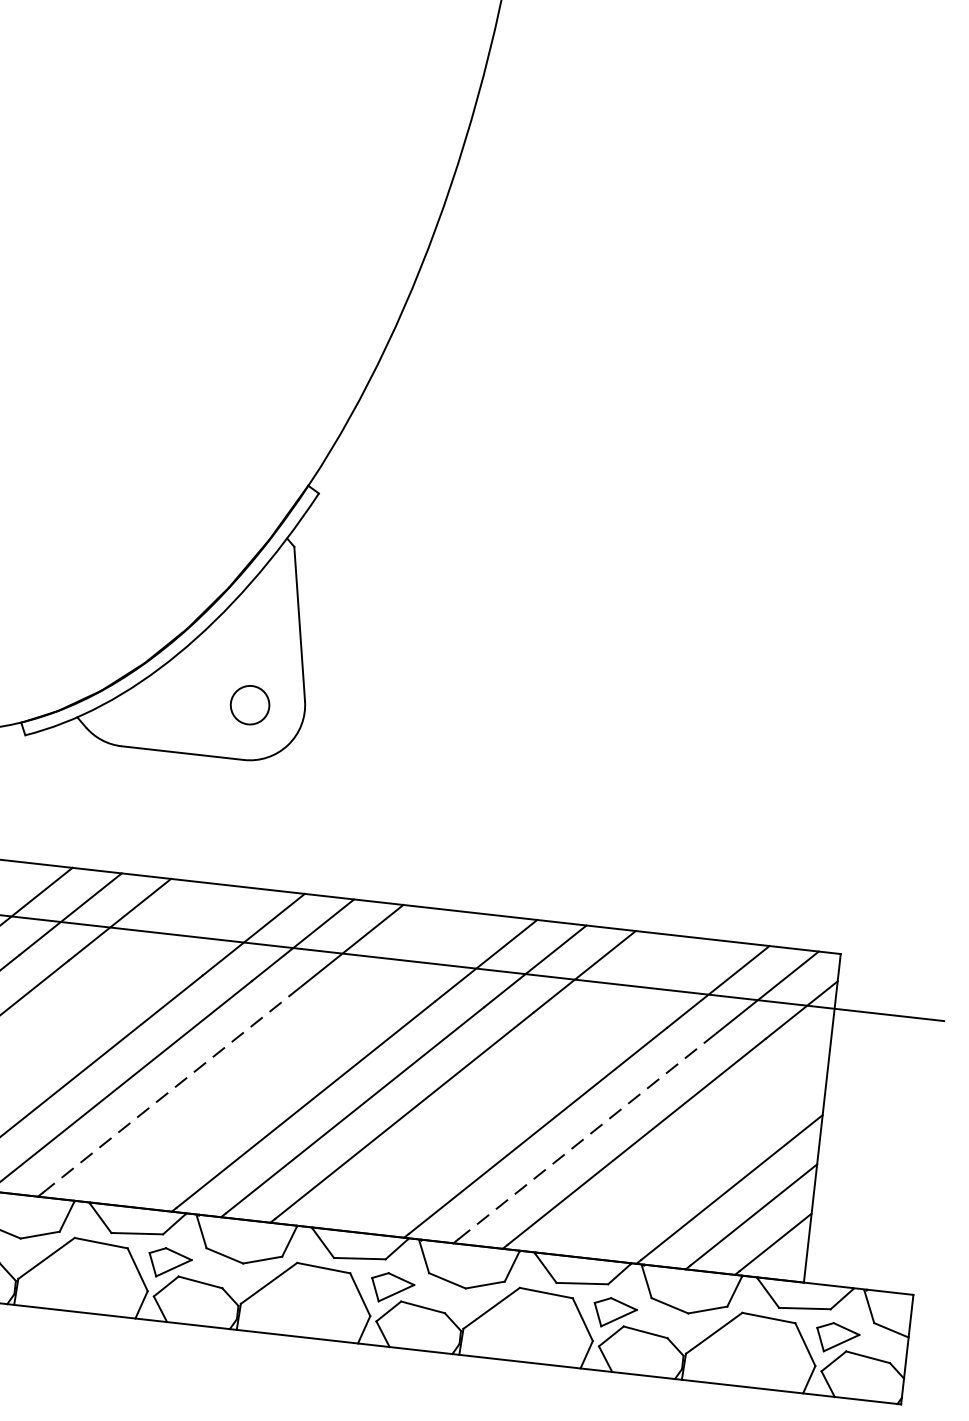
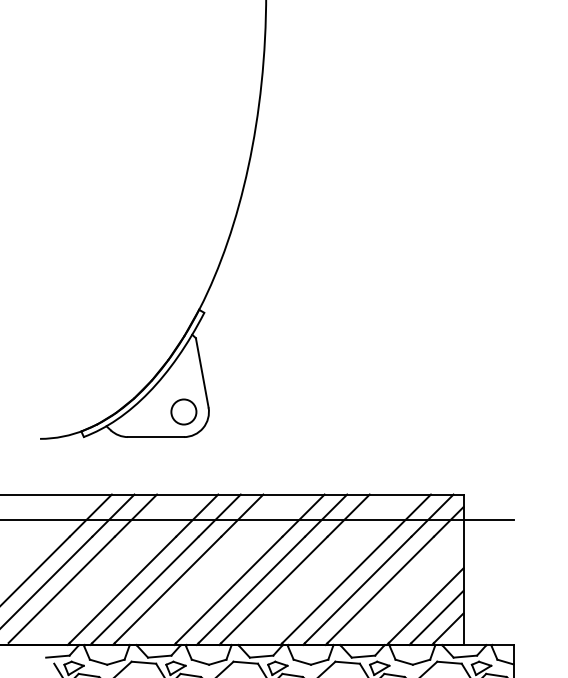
circle: (249, 703) -> (183, 411), size x1.43
line: (172, 1089) -> (168, 589), dashed -> solid
line: (587, 1135) -> (358, 589), dashed -> solid

